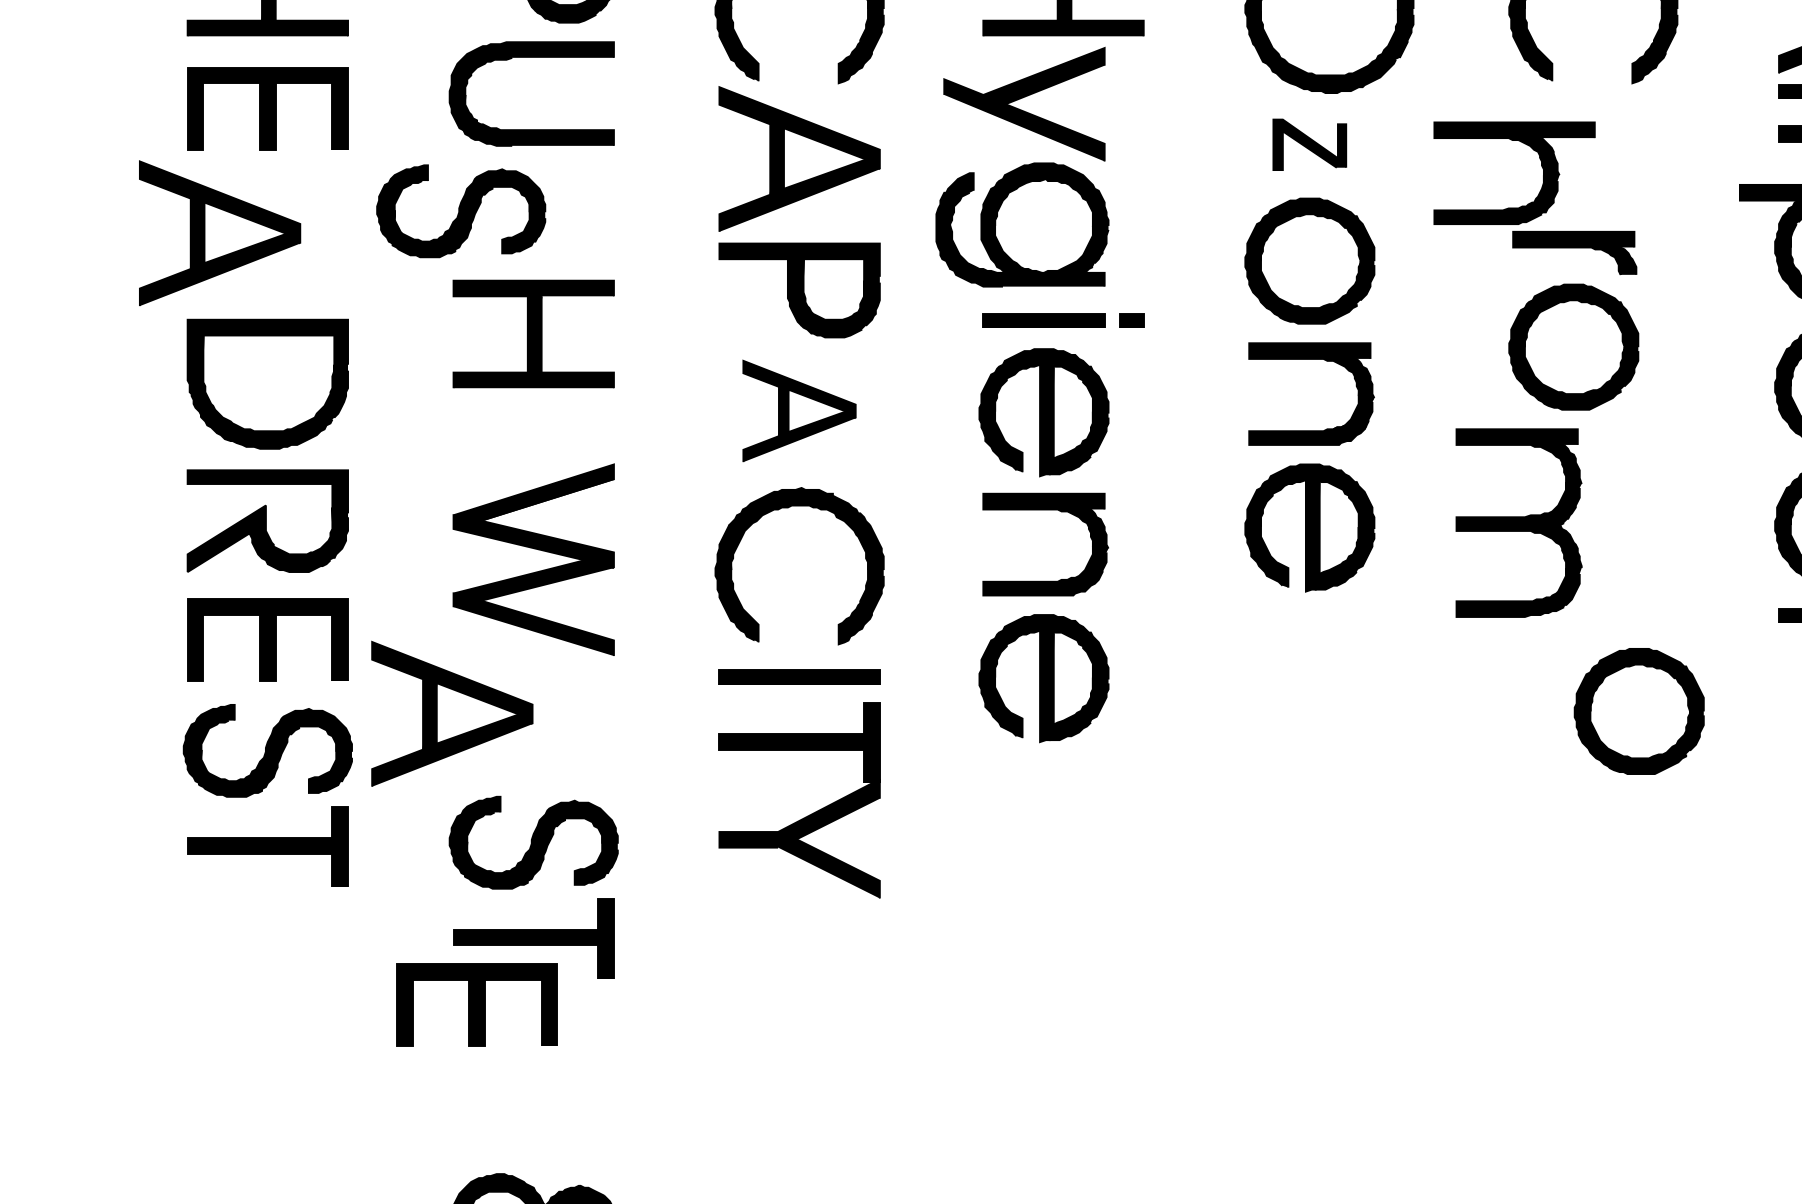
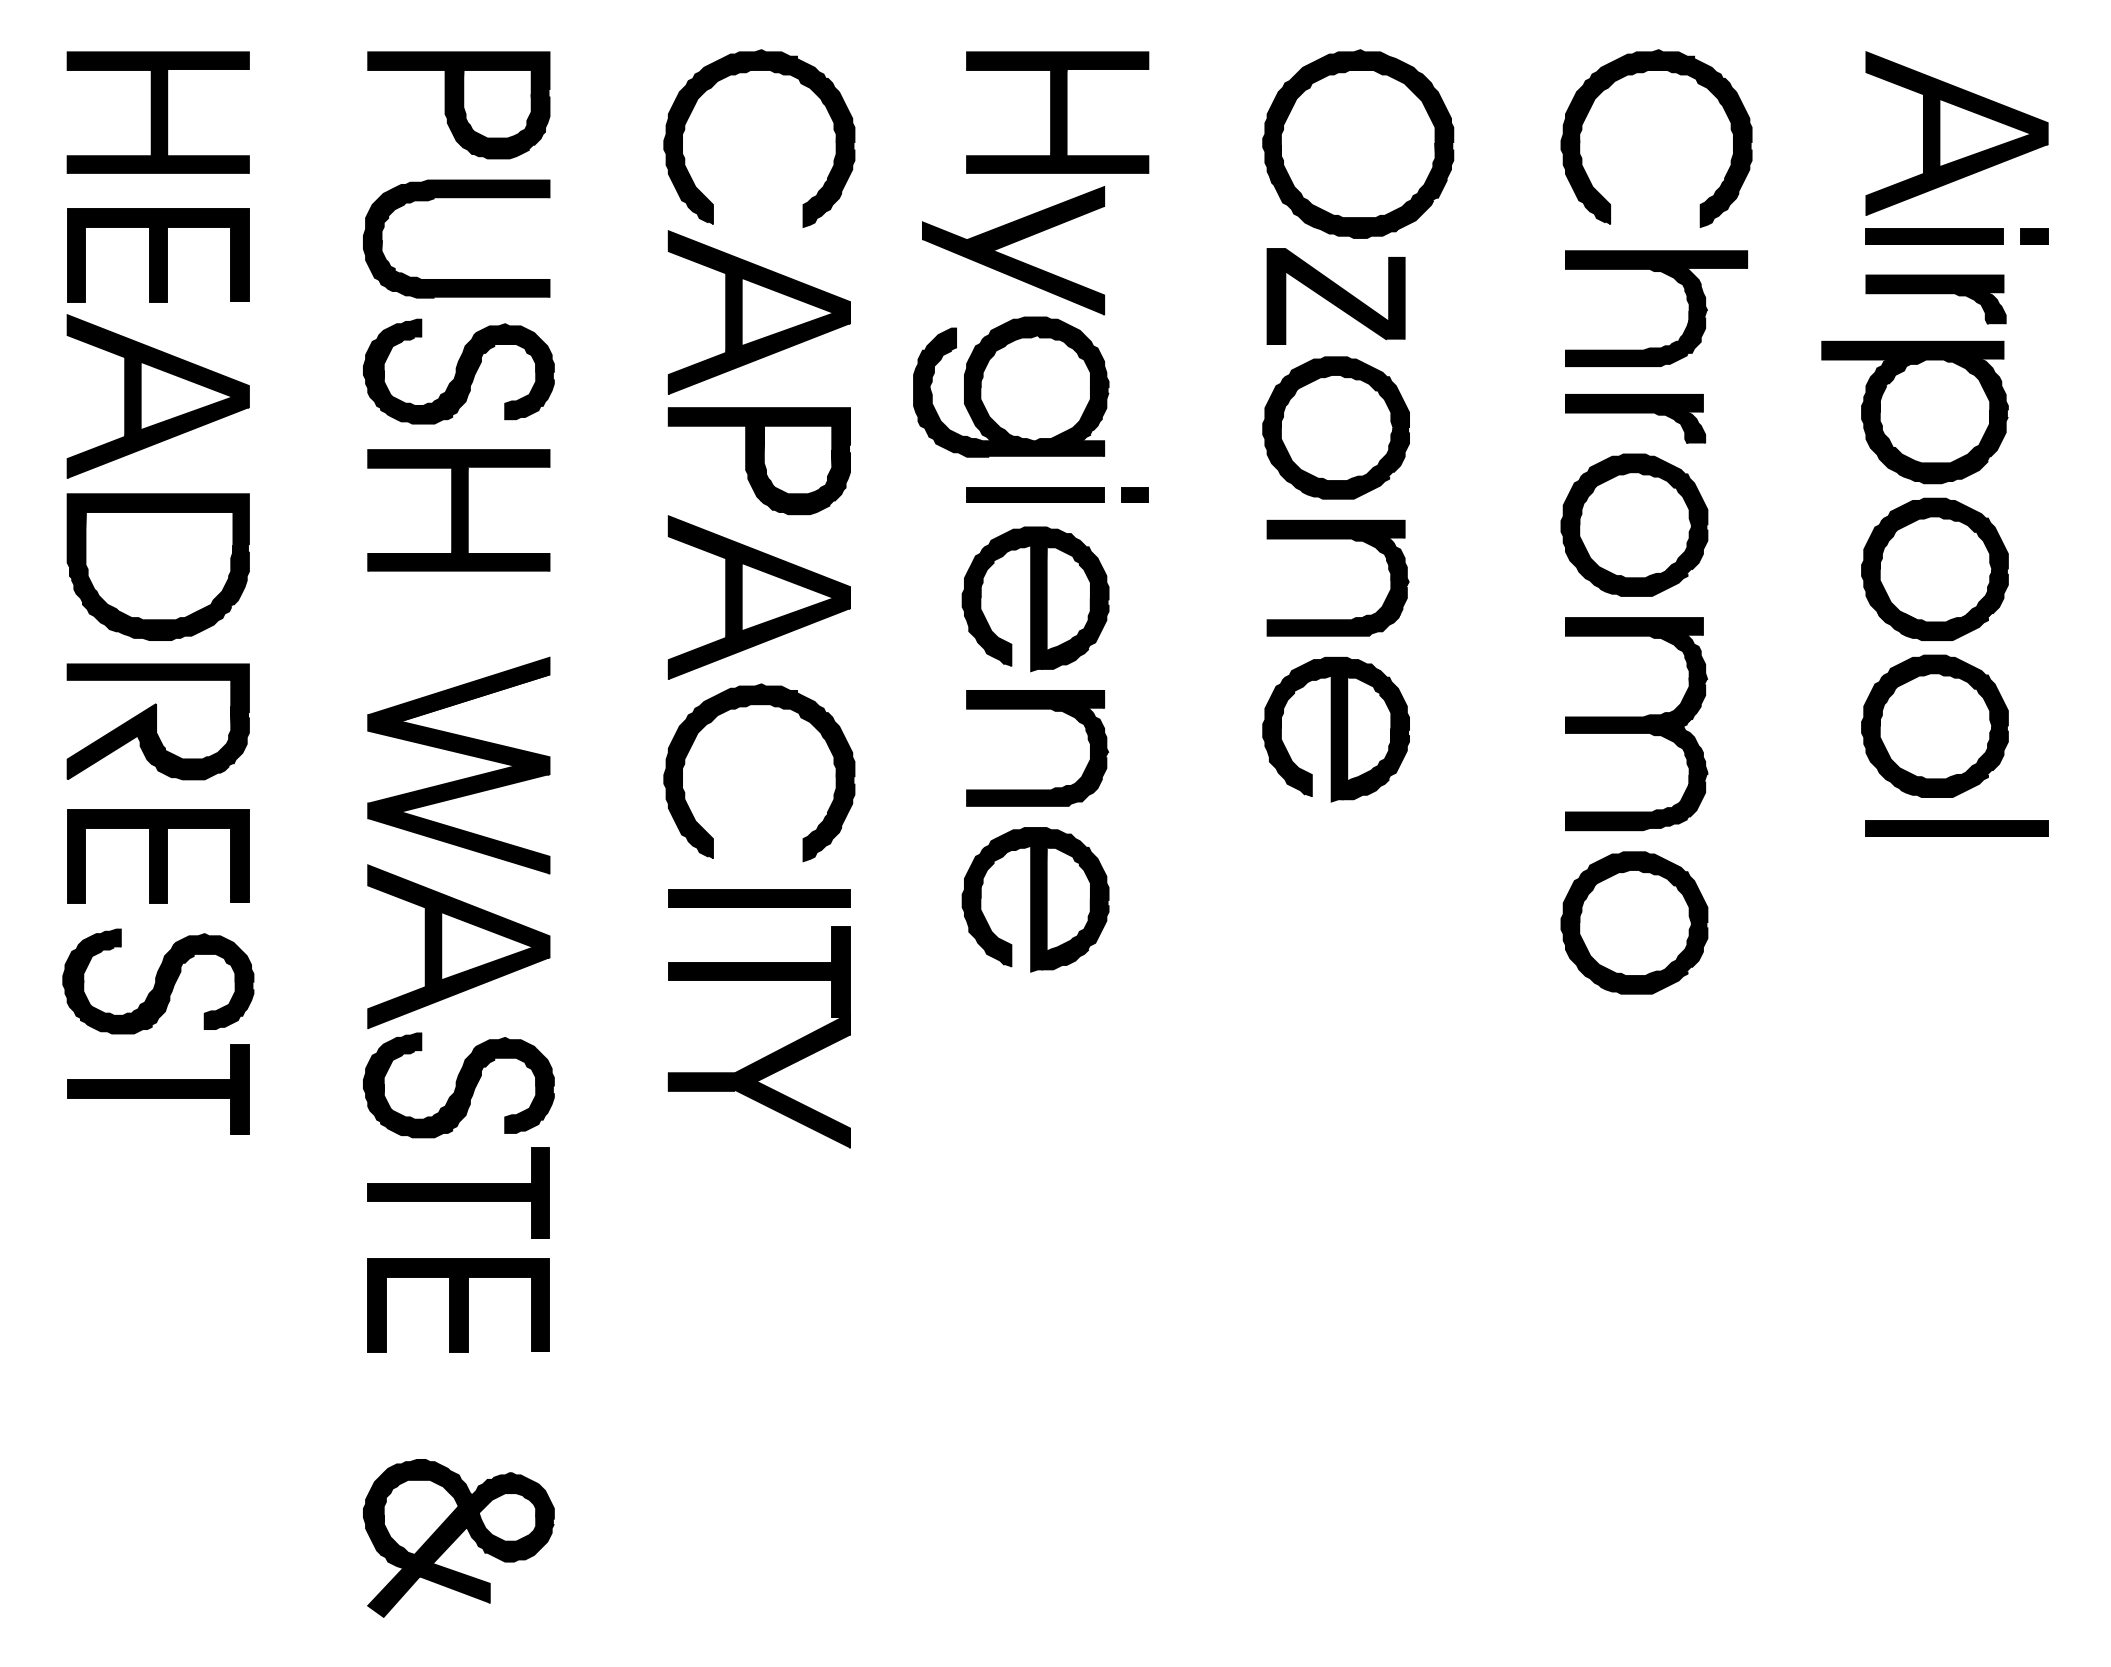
part: (1309, 144) -> (1335, 296), size x1.67
part: (1541, 166) -> (1686, 300), moved
part: (460, 211) -> (458, 371), moved
part: (219, 233) -> (157, 396), moved
part: (798, 411) -> (758, 597), size x1.43
part: (1518, 523) -> (1636, 724), moved
part: (1639, 711) -> (1634, 922), moved
part: (452, 713) -> (458, 946), moved
part: (476, 1005) -> (458, 1305), moved

